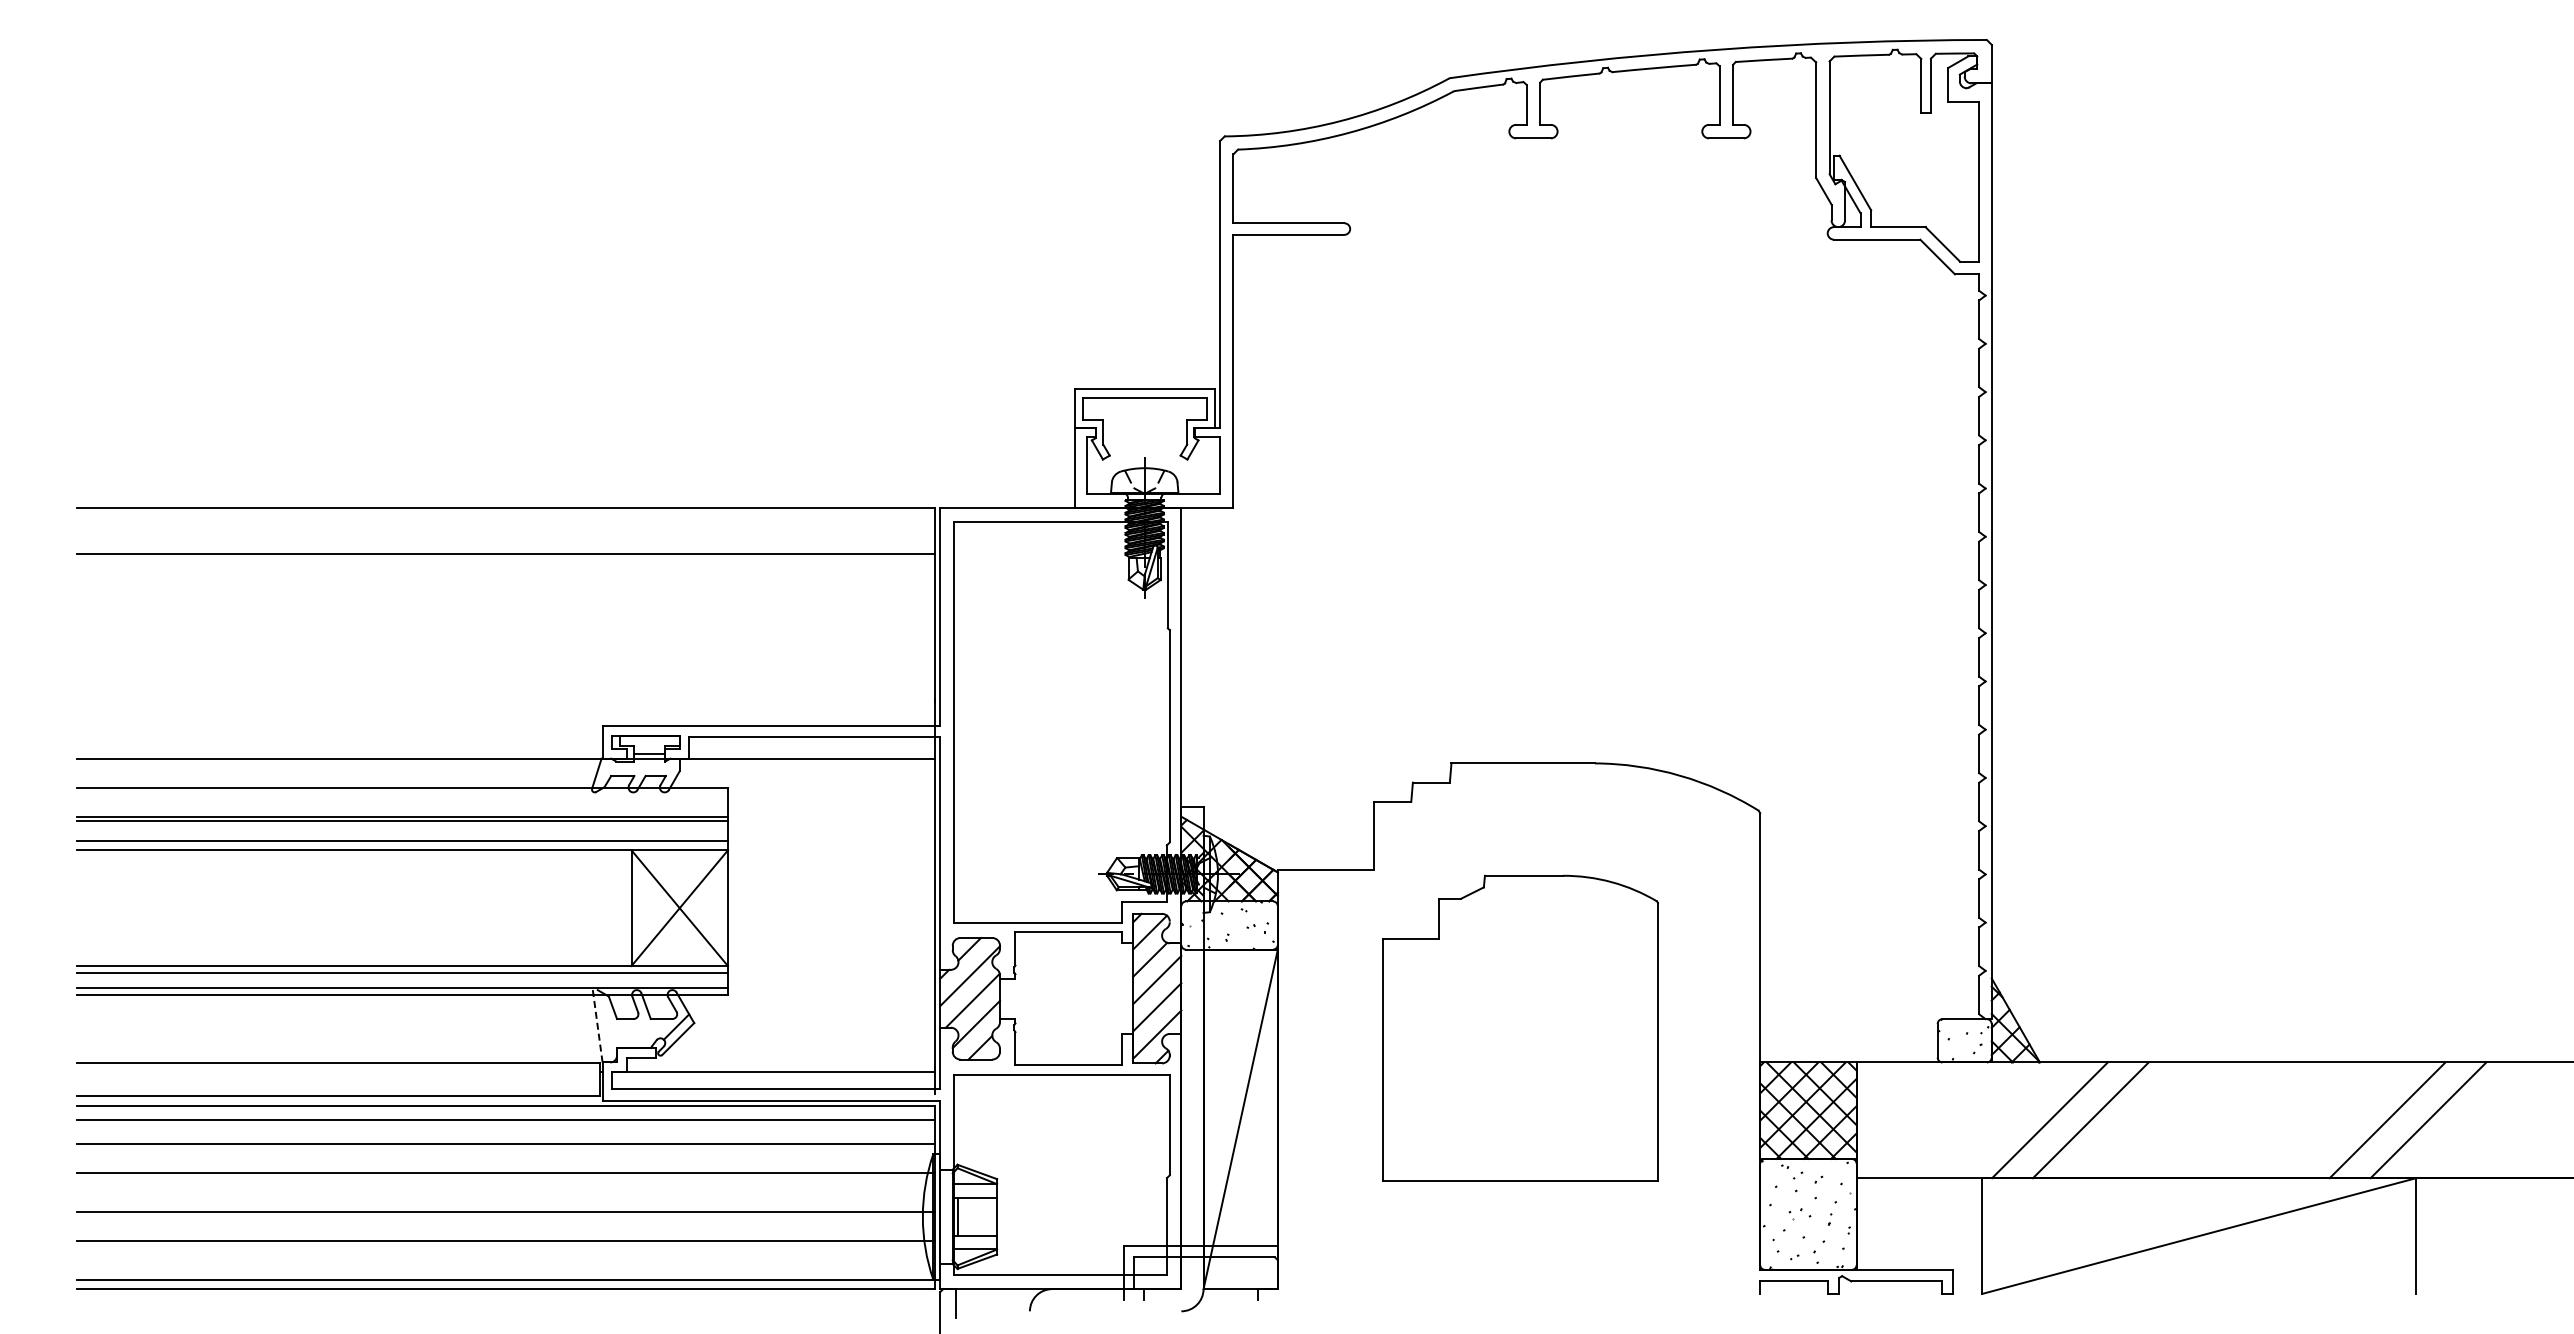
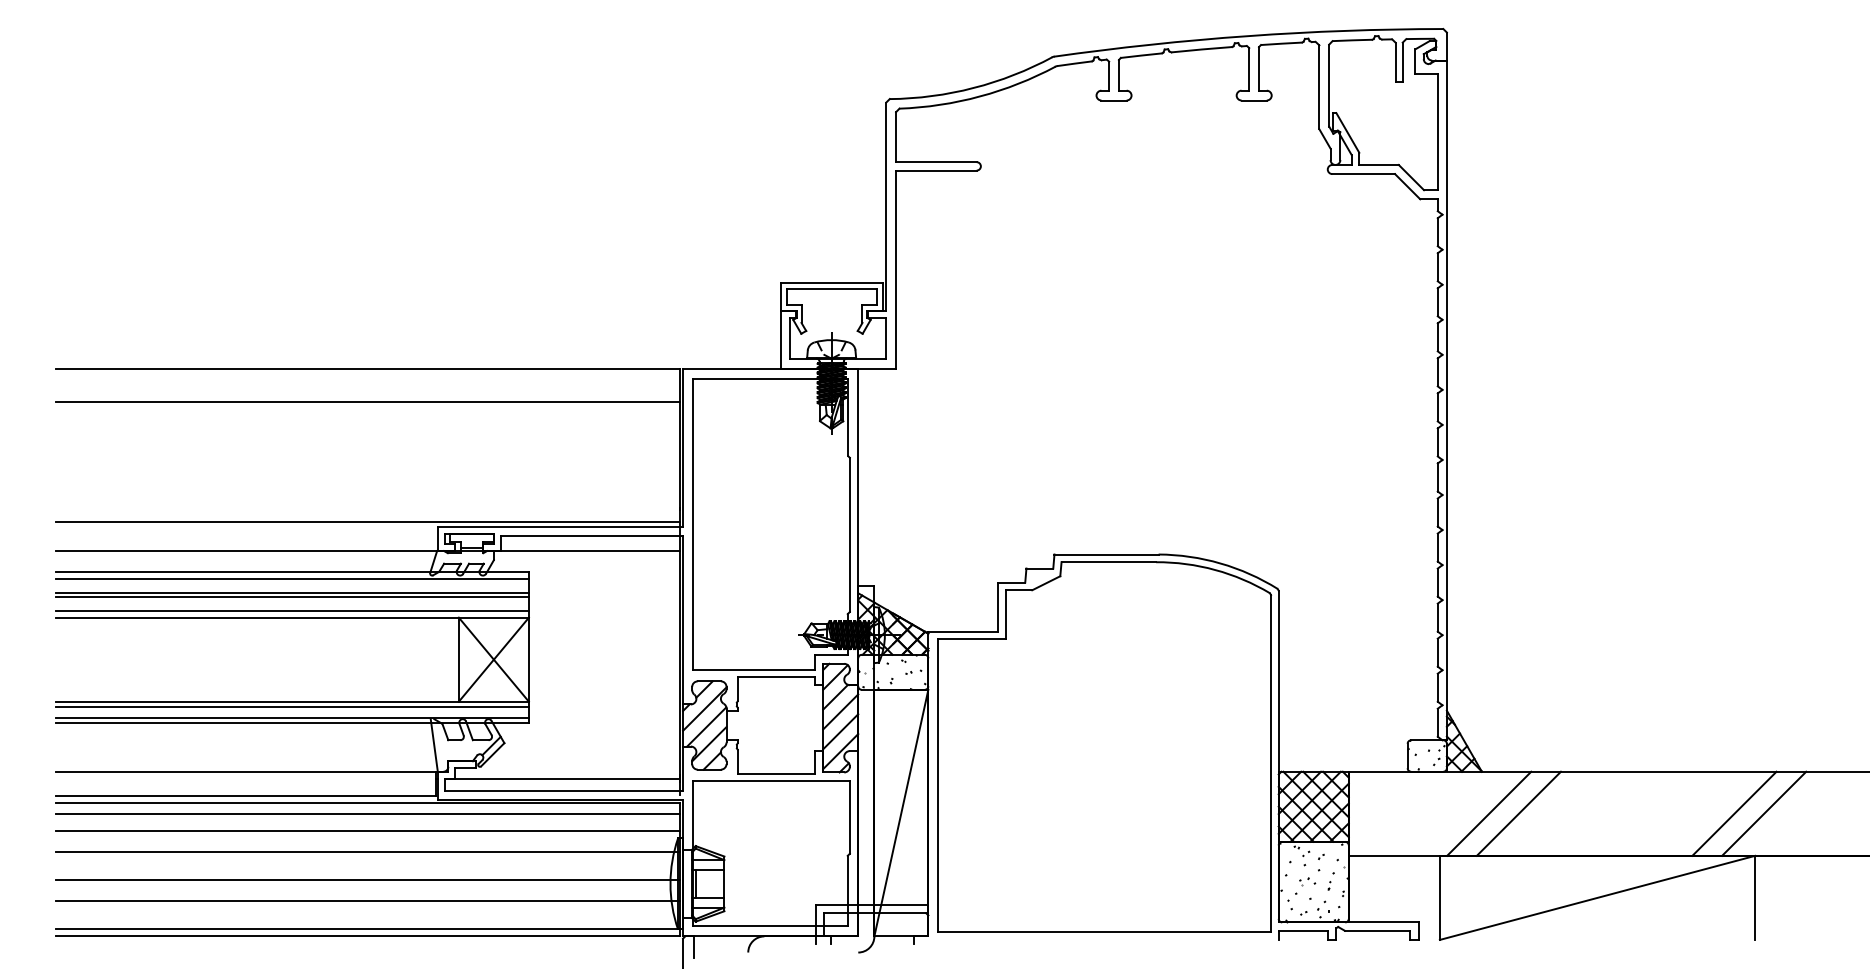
line: (506, 718) -> (368, 521), added
line: (402, 797) -> (292, 579), added
line: (597, 1026) -> (434, 745), dashed -> solid
part: (1520, 1028) -> (1104, 747), size x1.67

